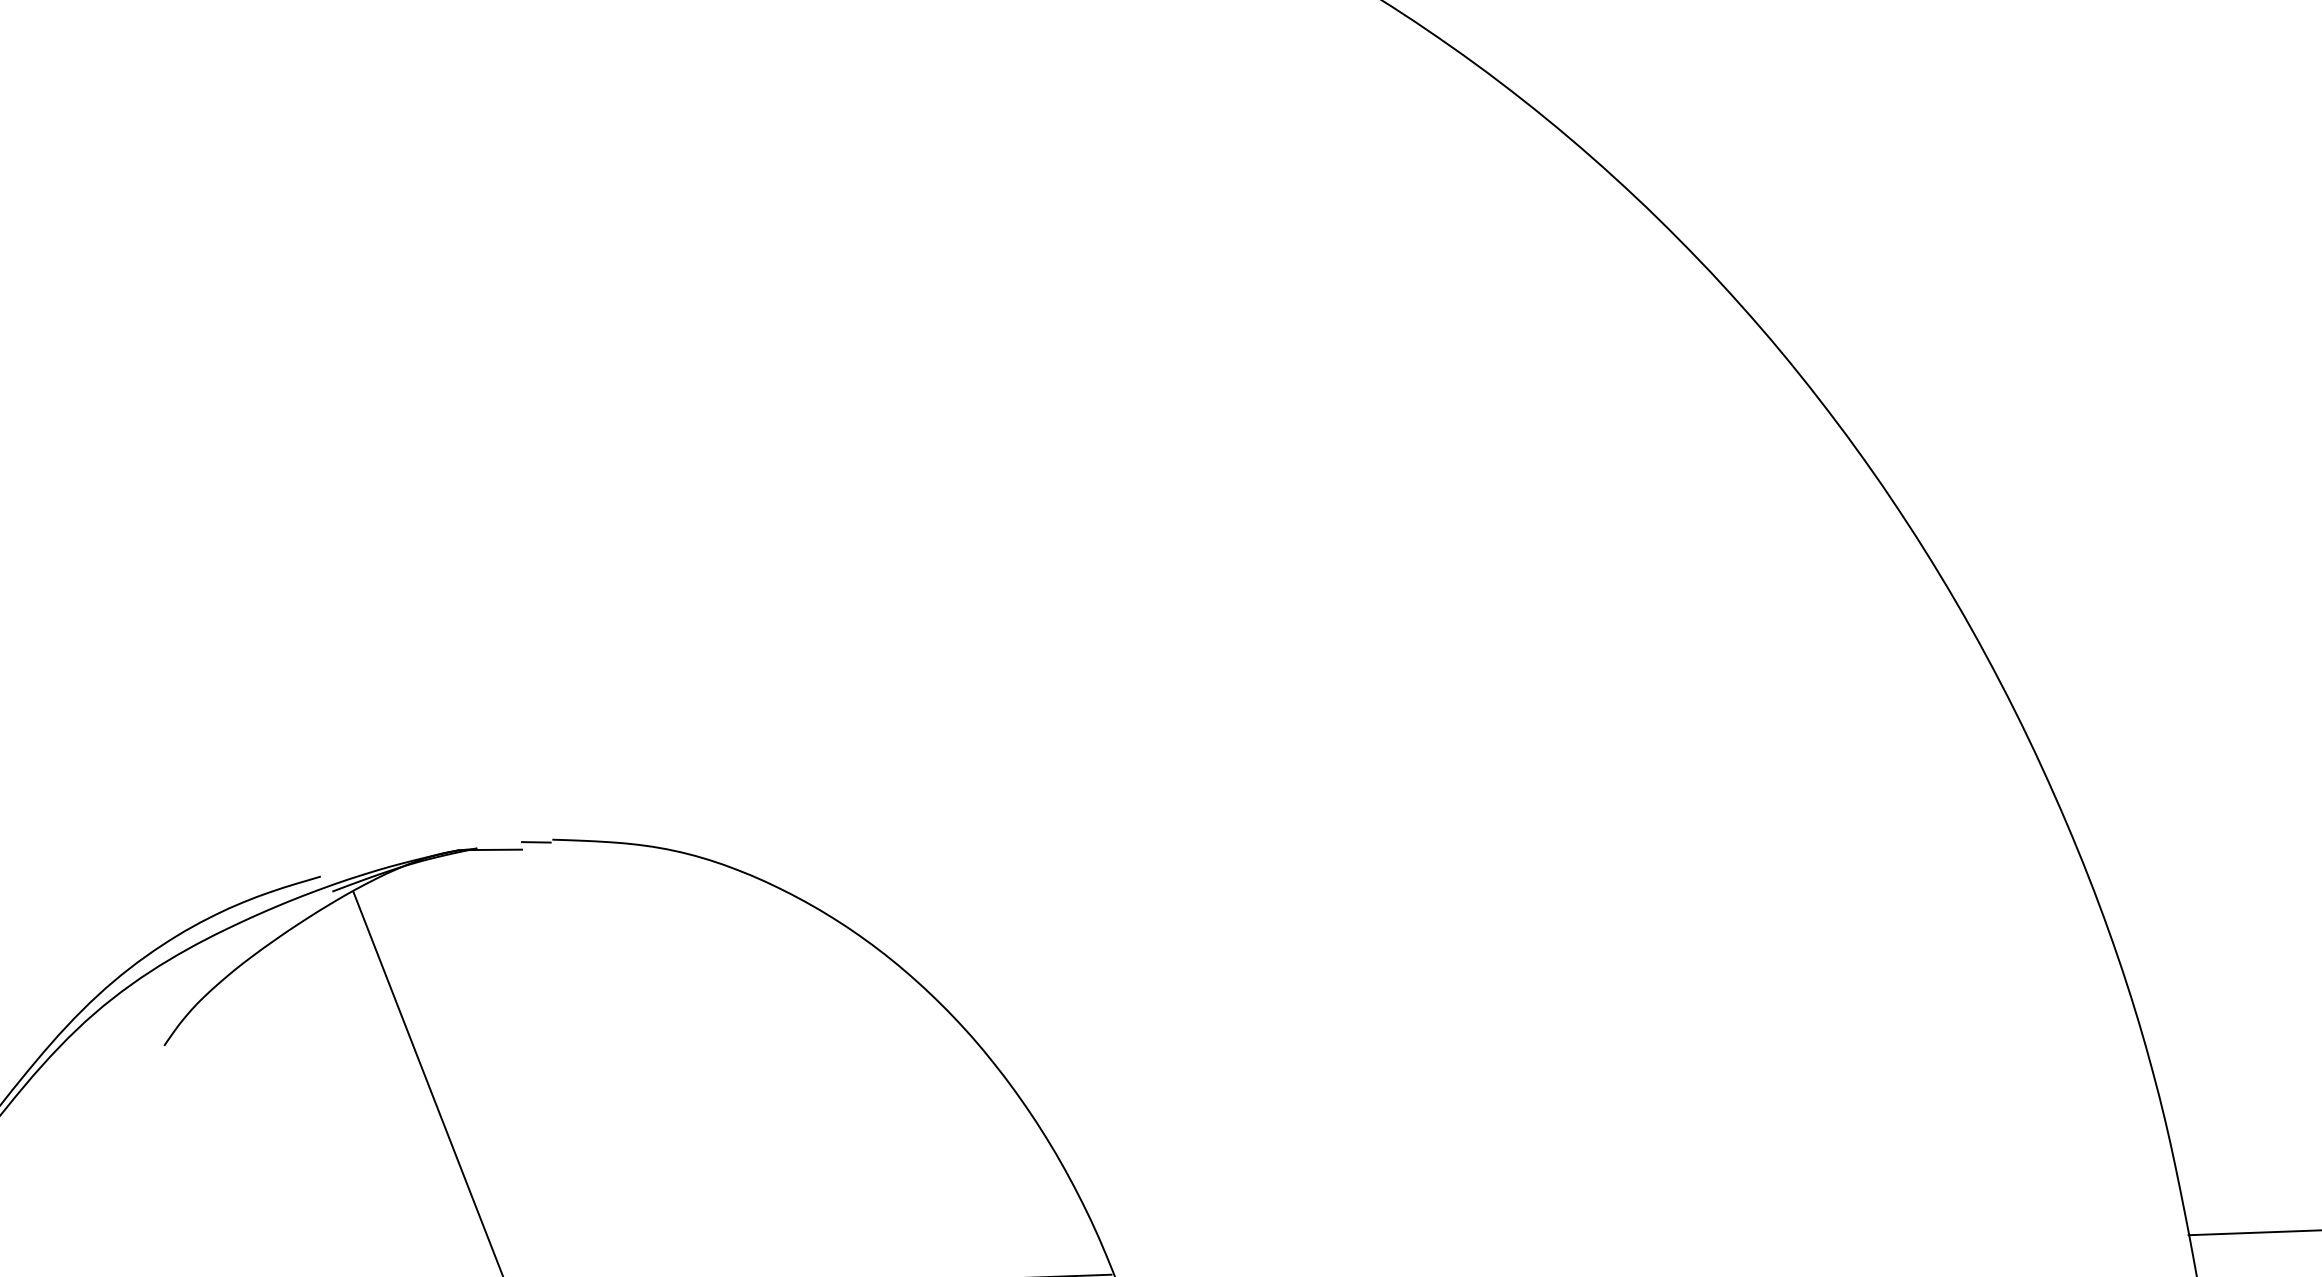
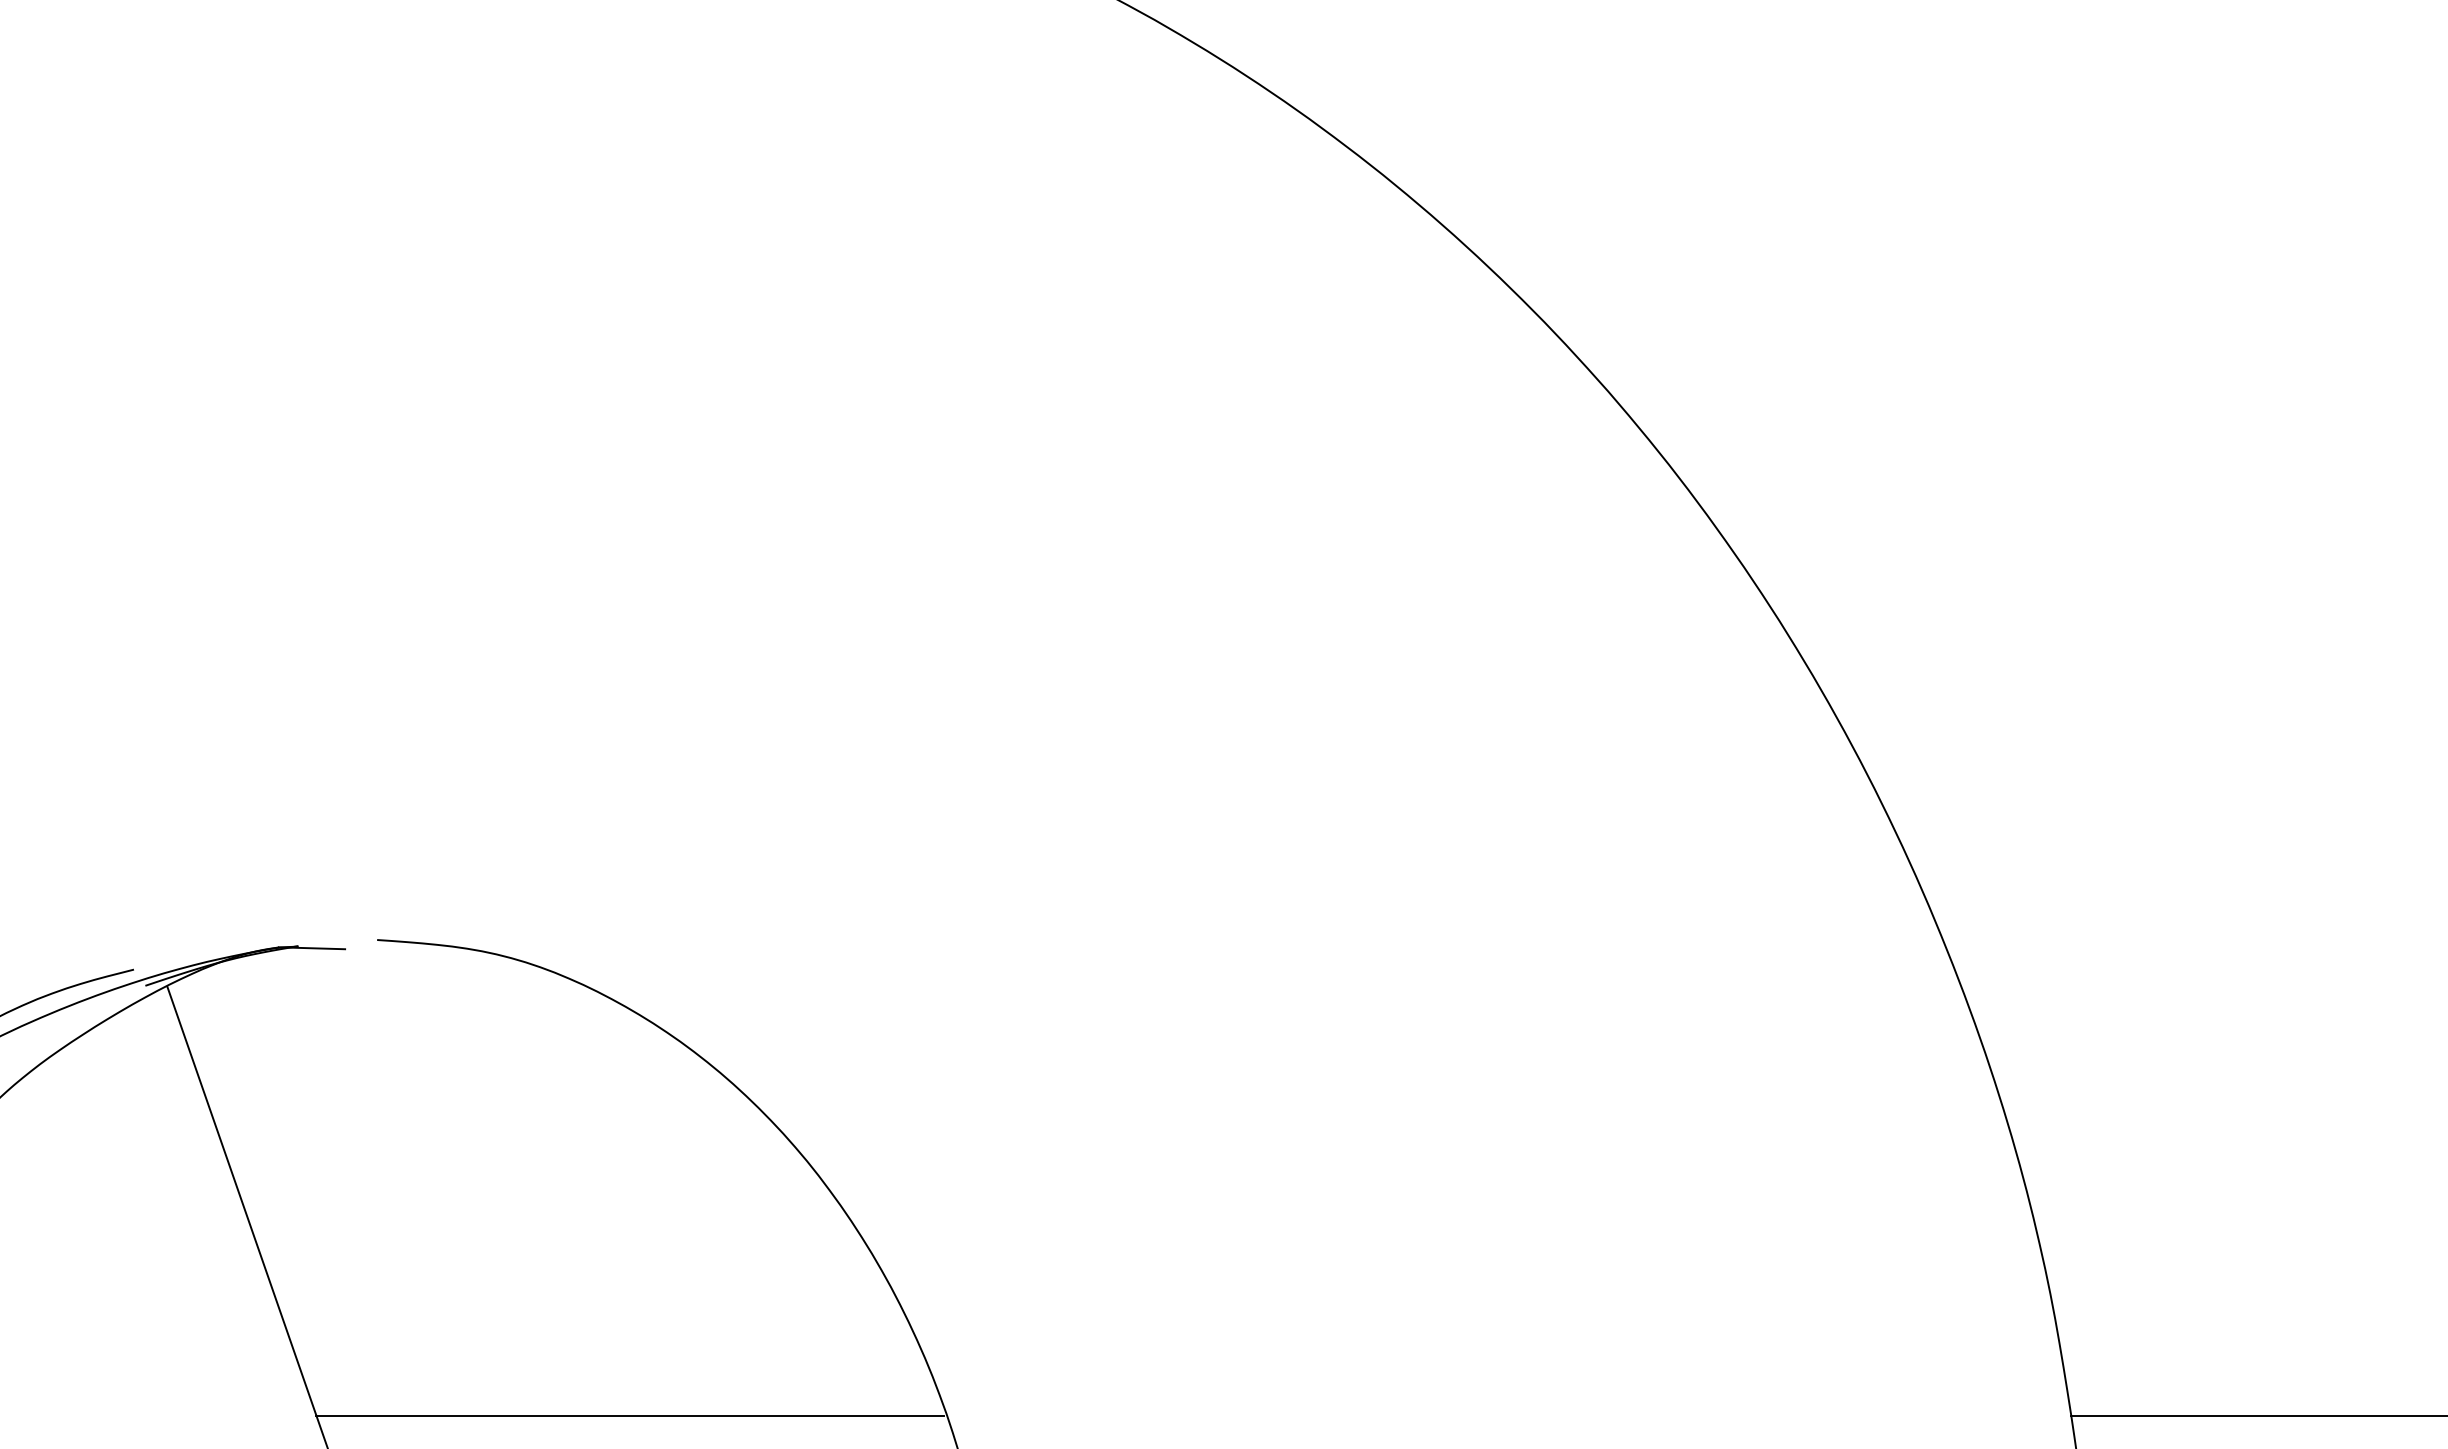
line: (536, 841) -> (360, 941), removed

